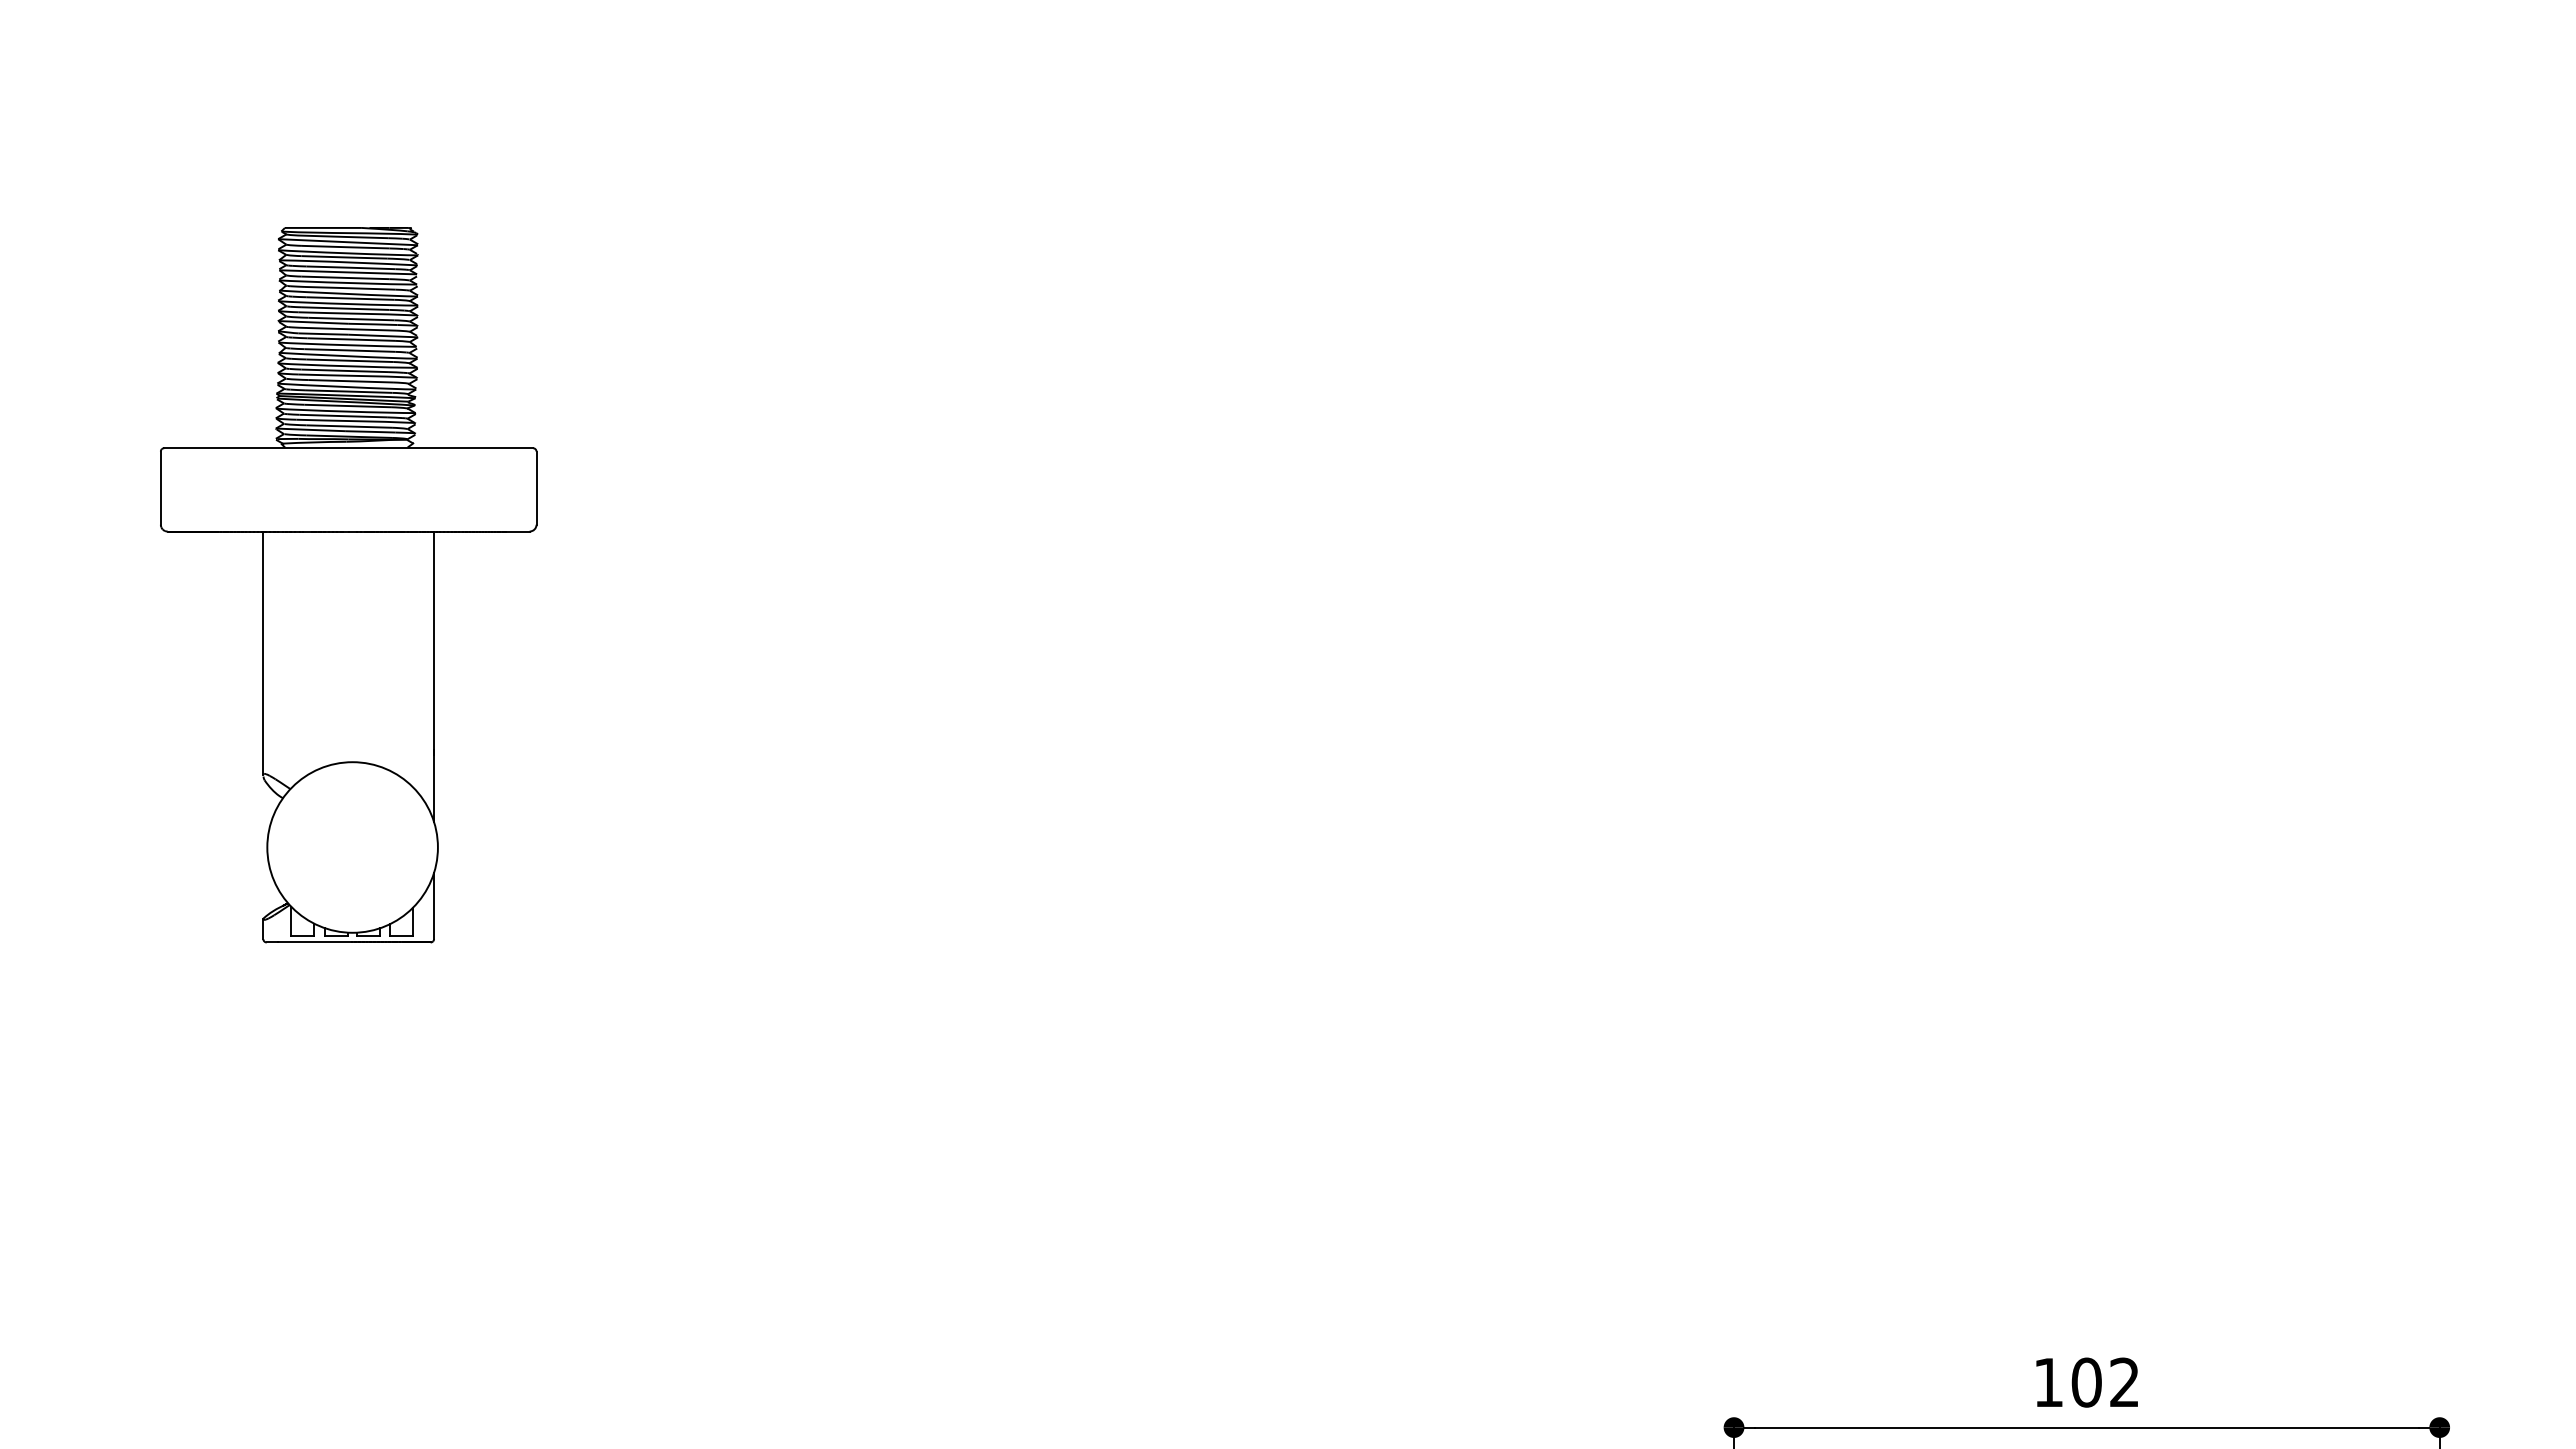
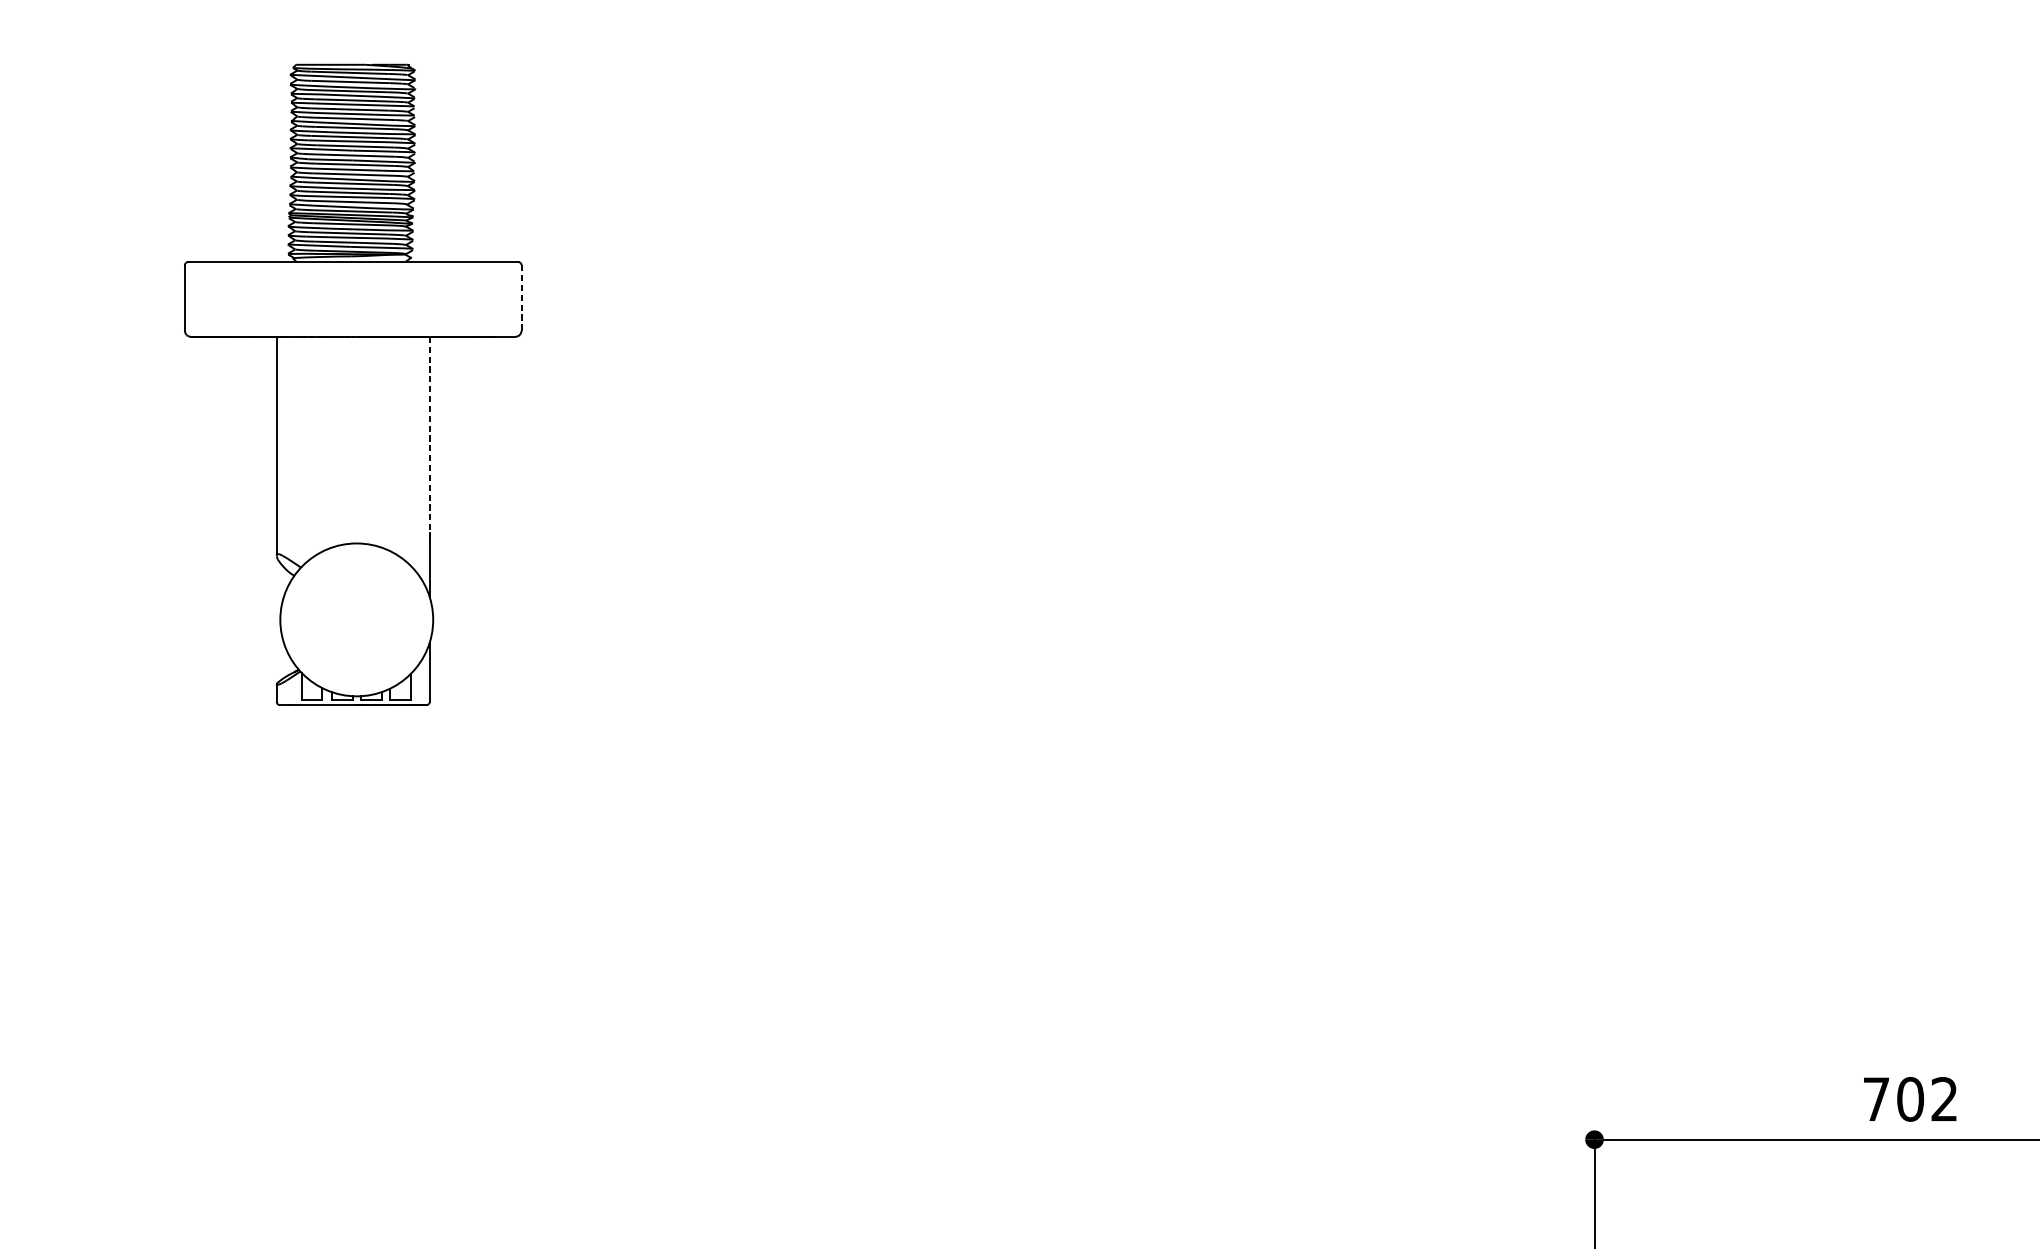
line: (536, 488) -> (521, 298), solid -> dashed
line: (434, 643) -> (430, 437), solid -> dashed
text: (2048, 1382) -> (1876, 1099), 102 -> 702

